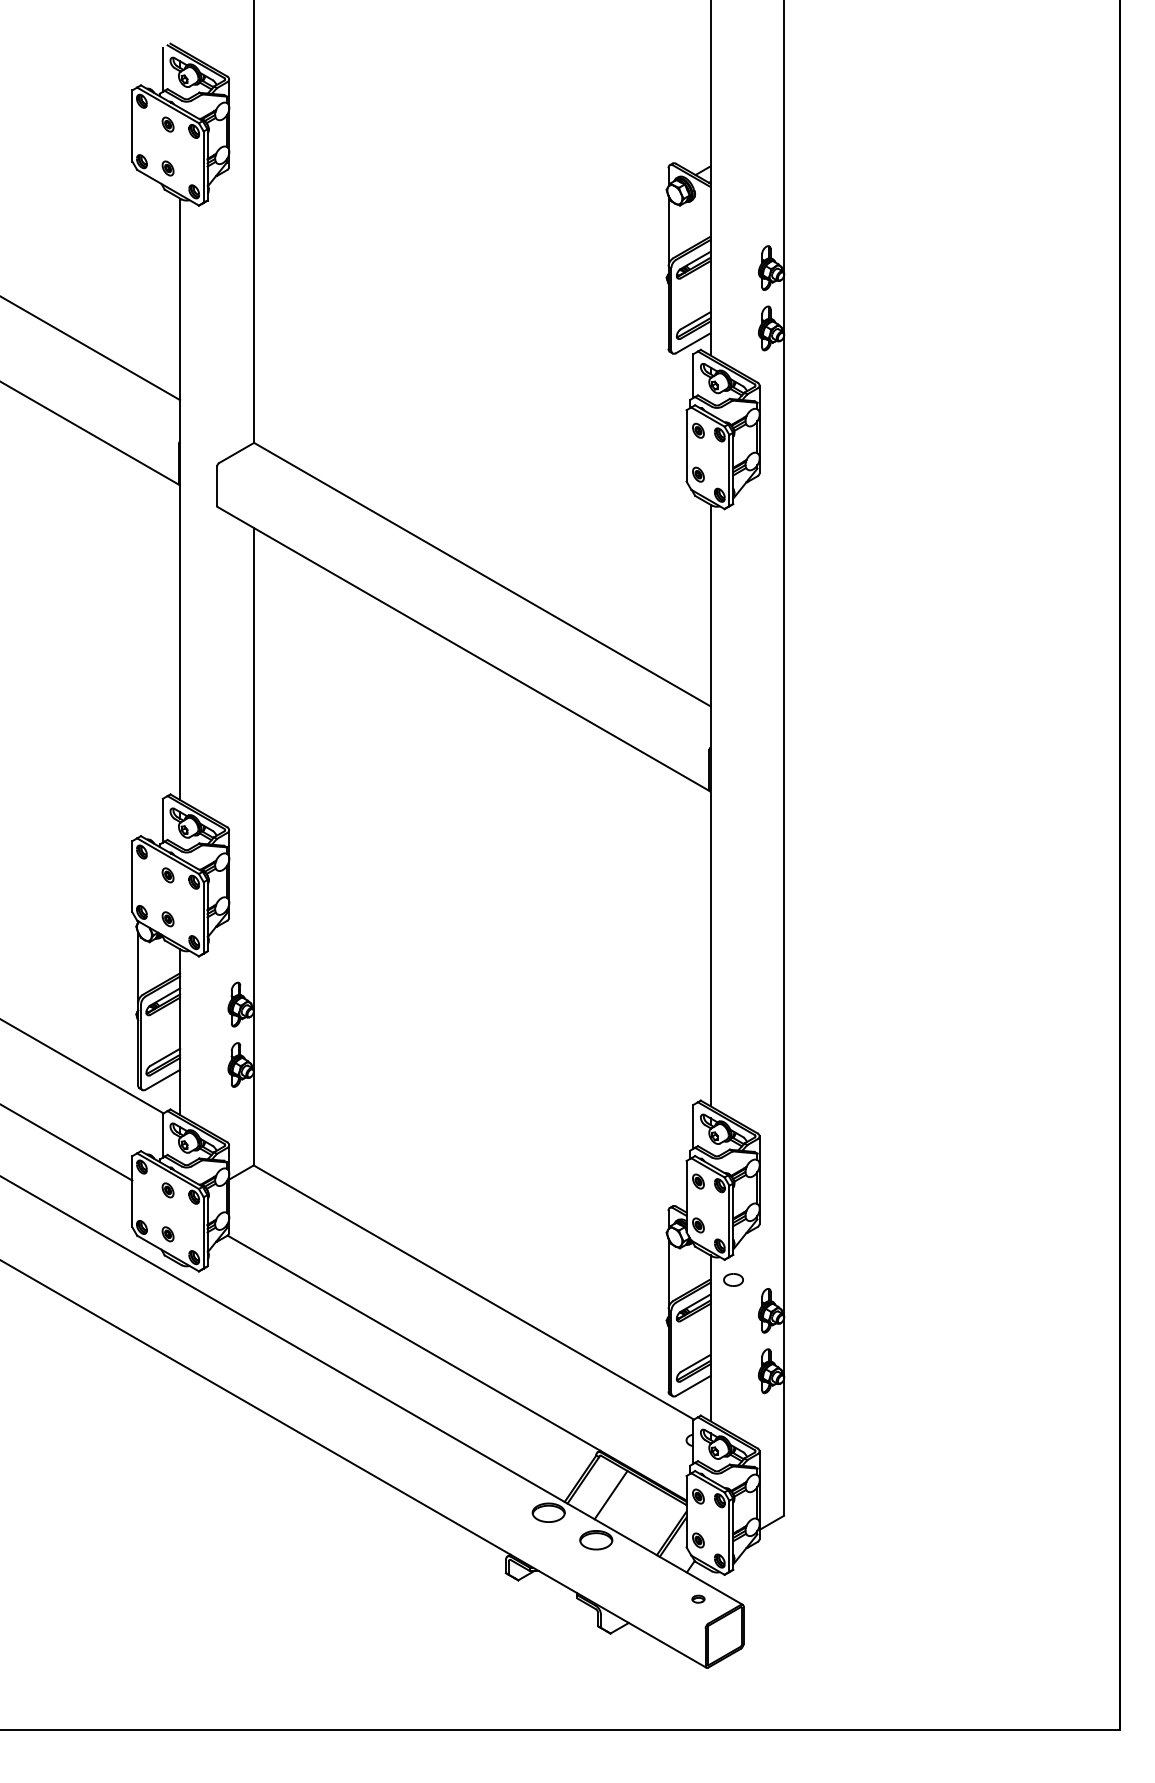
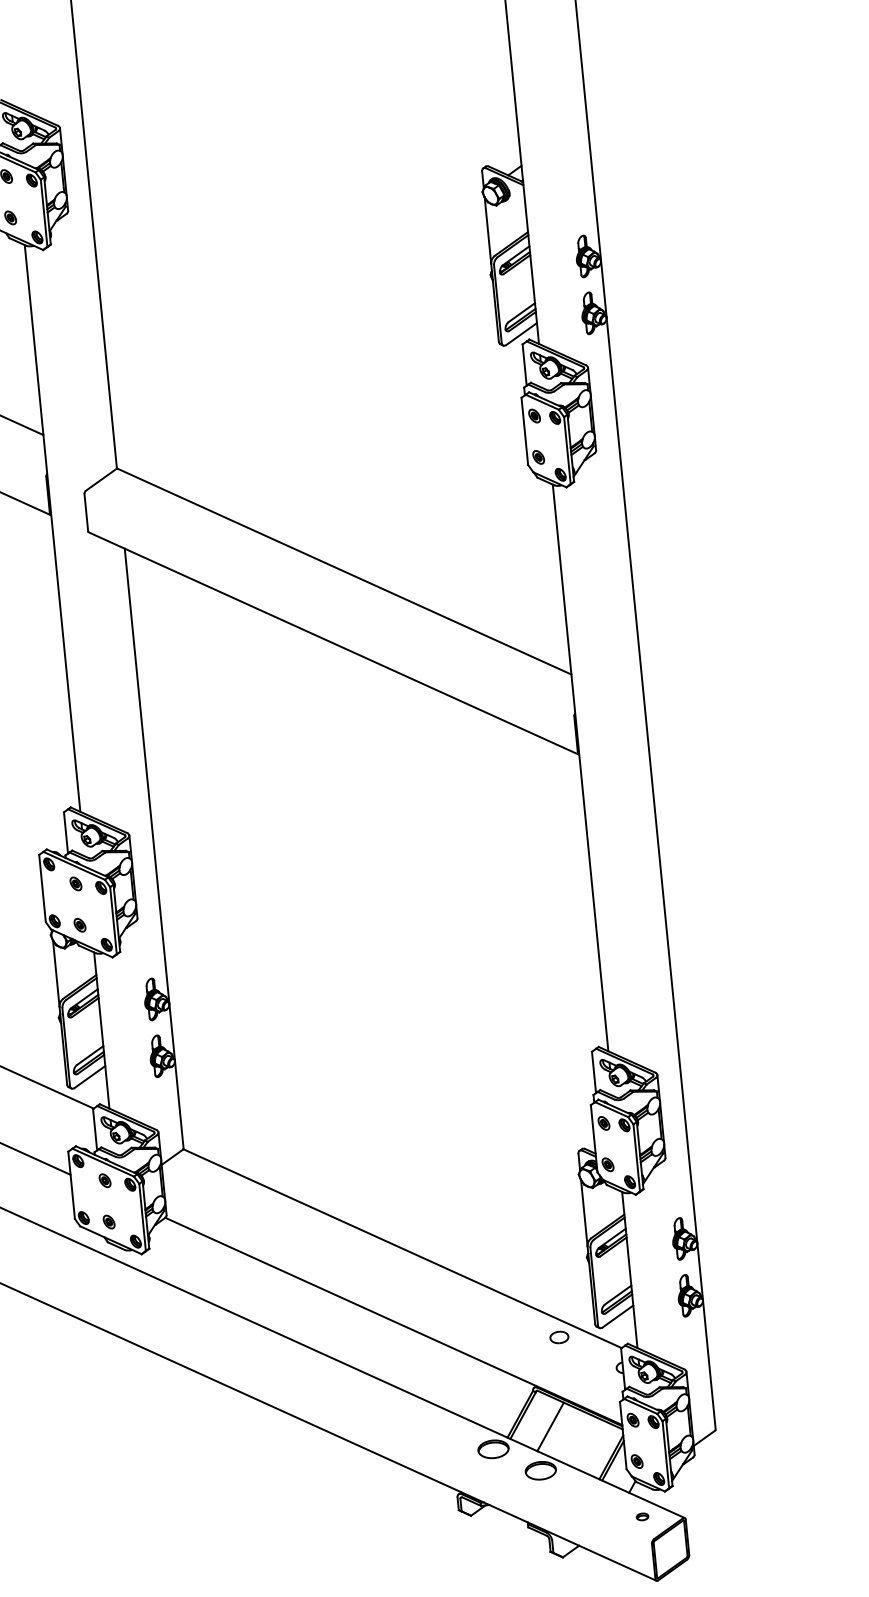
part: (733, 1279) -> (559, 1337), moved

